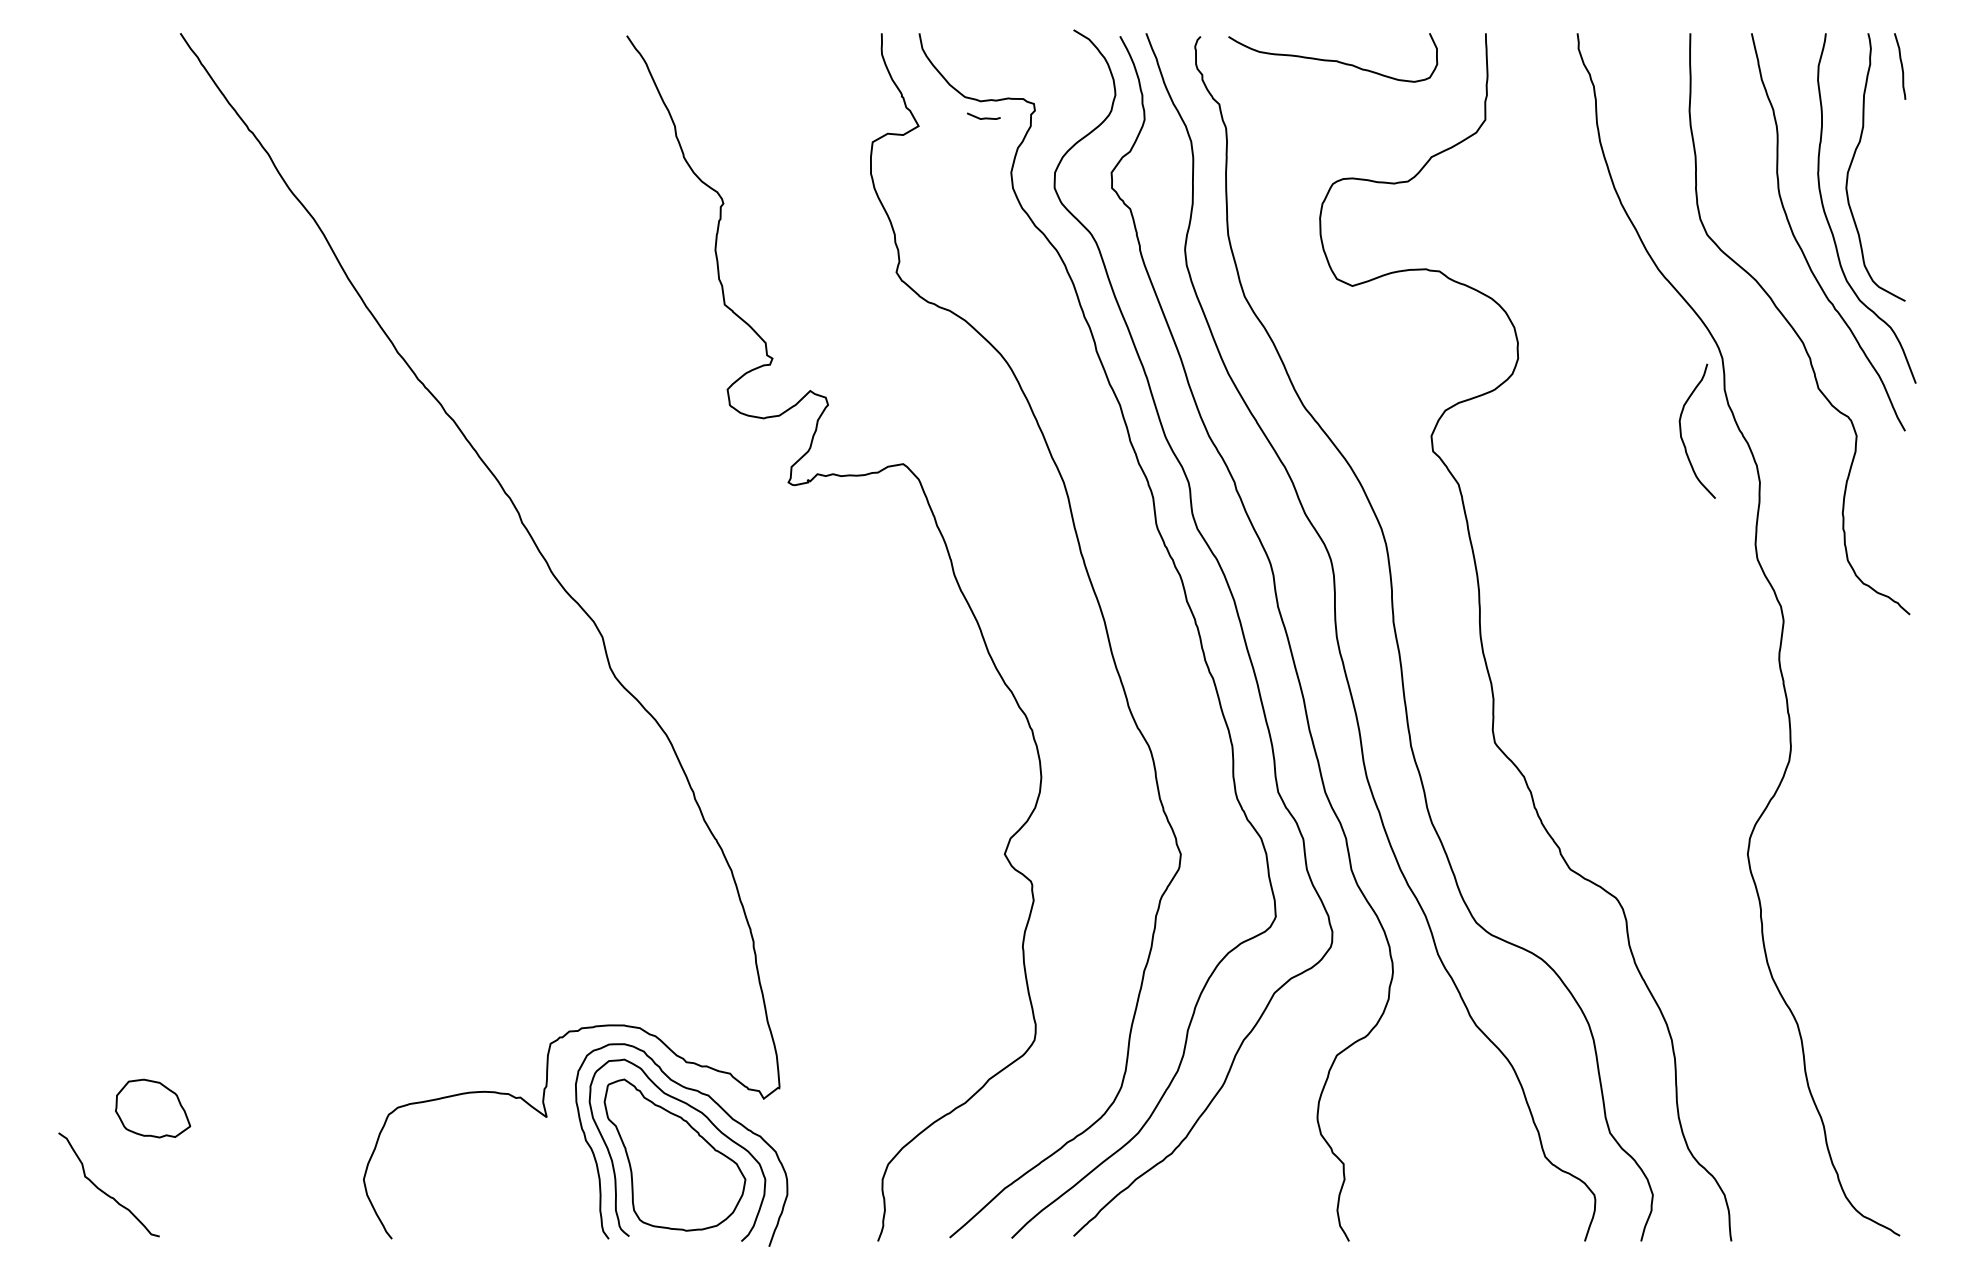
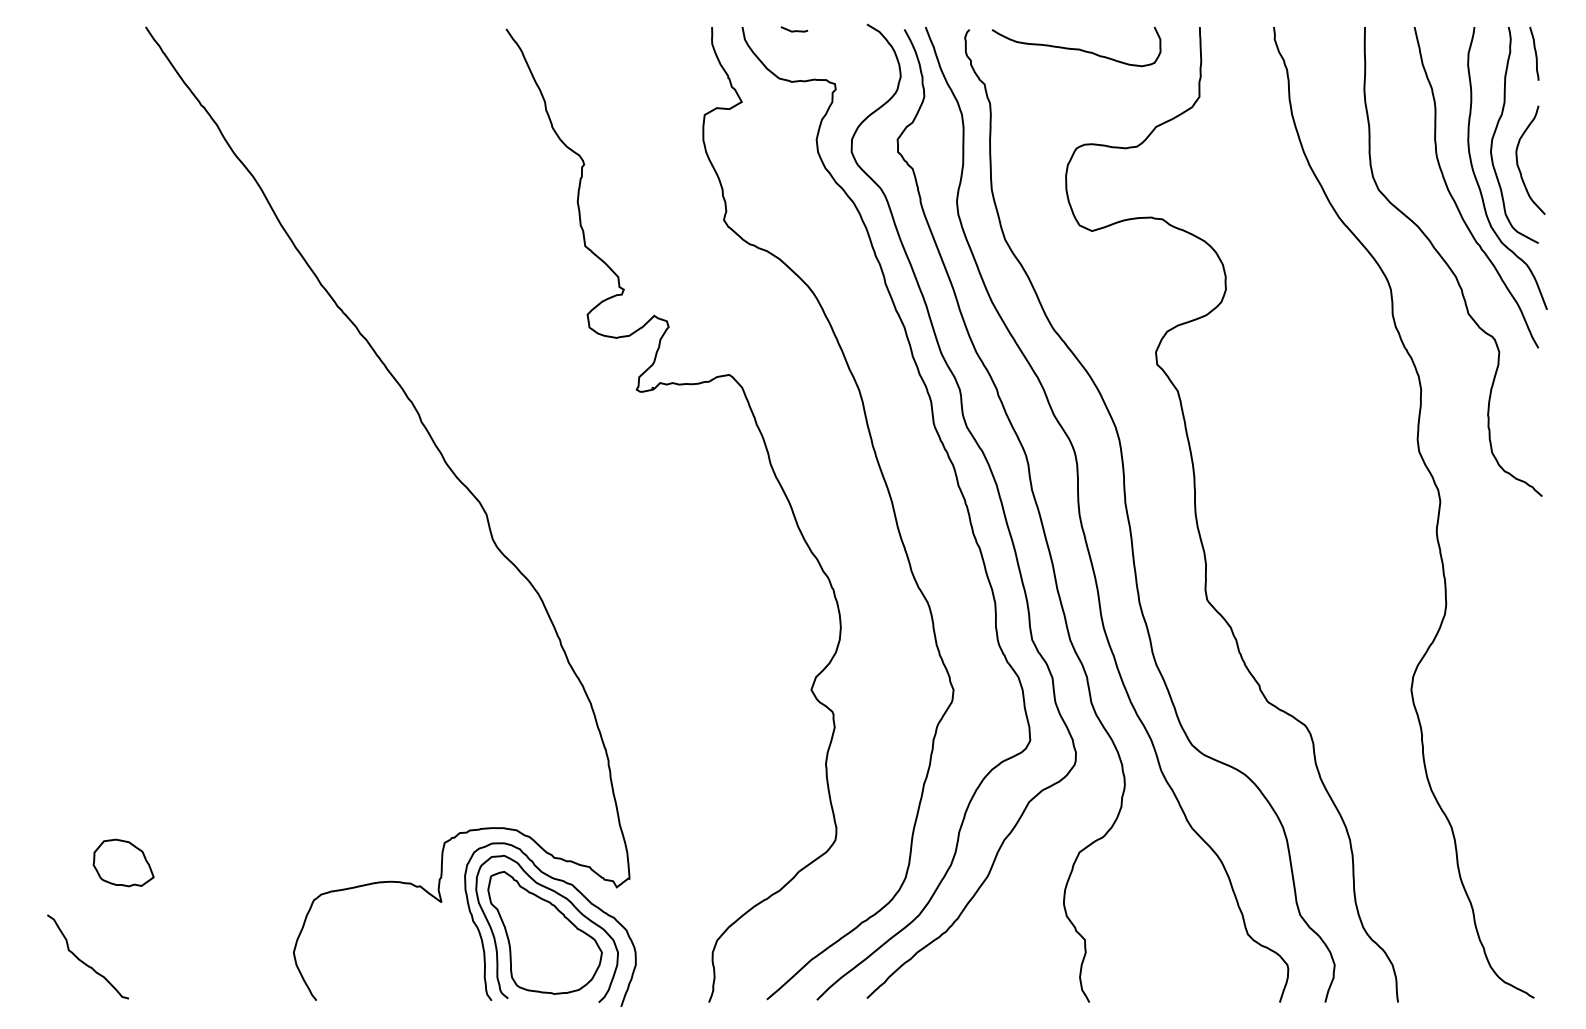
line: (983, 117) -> (794, 30), moved
curve: (1681, 430) -> (1517, 159), moved
part: (153, 1108) -> (123, 862), moved

